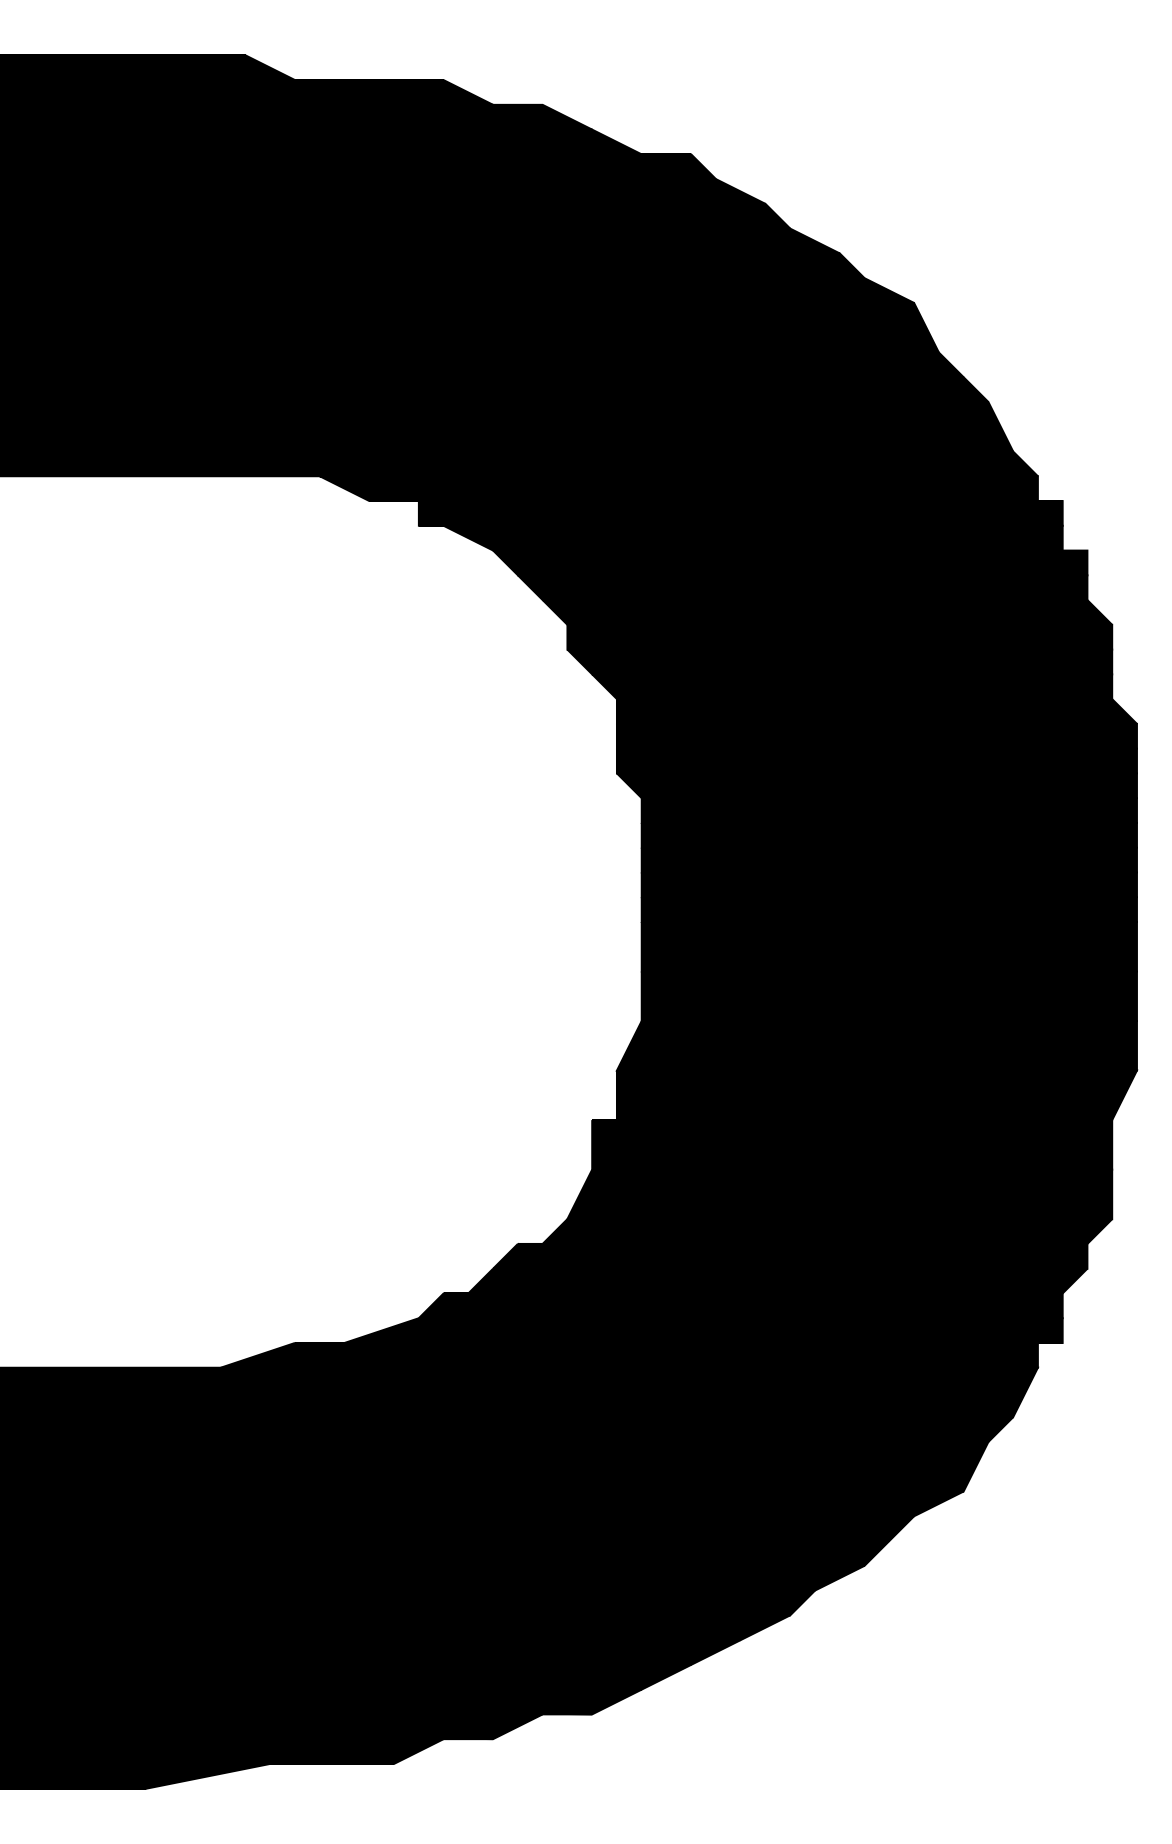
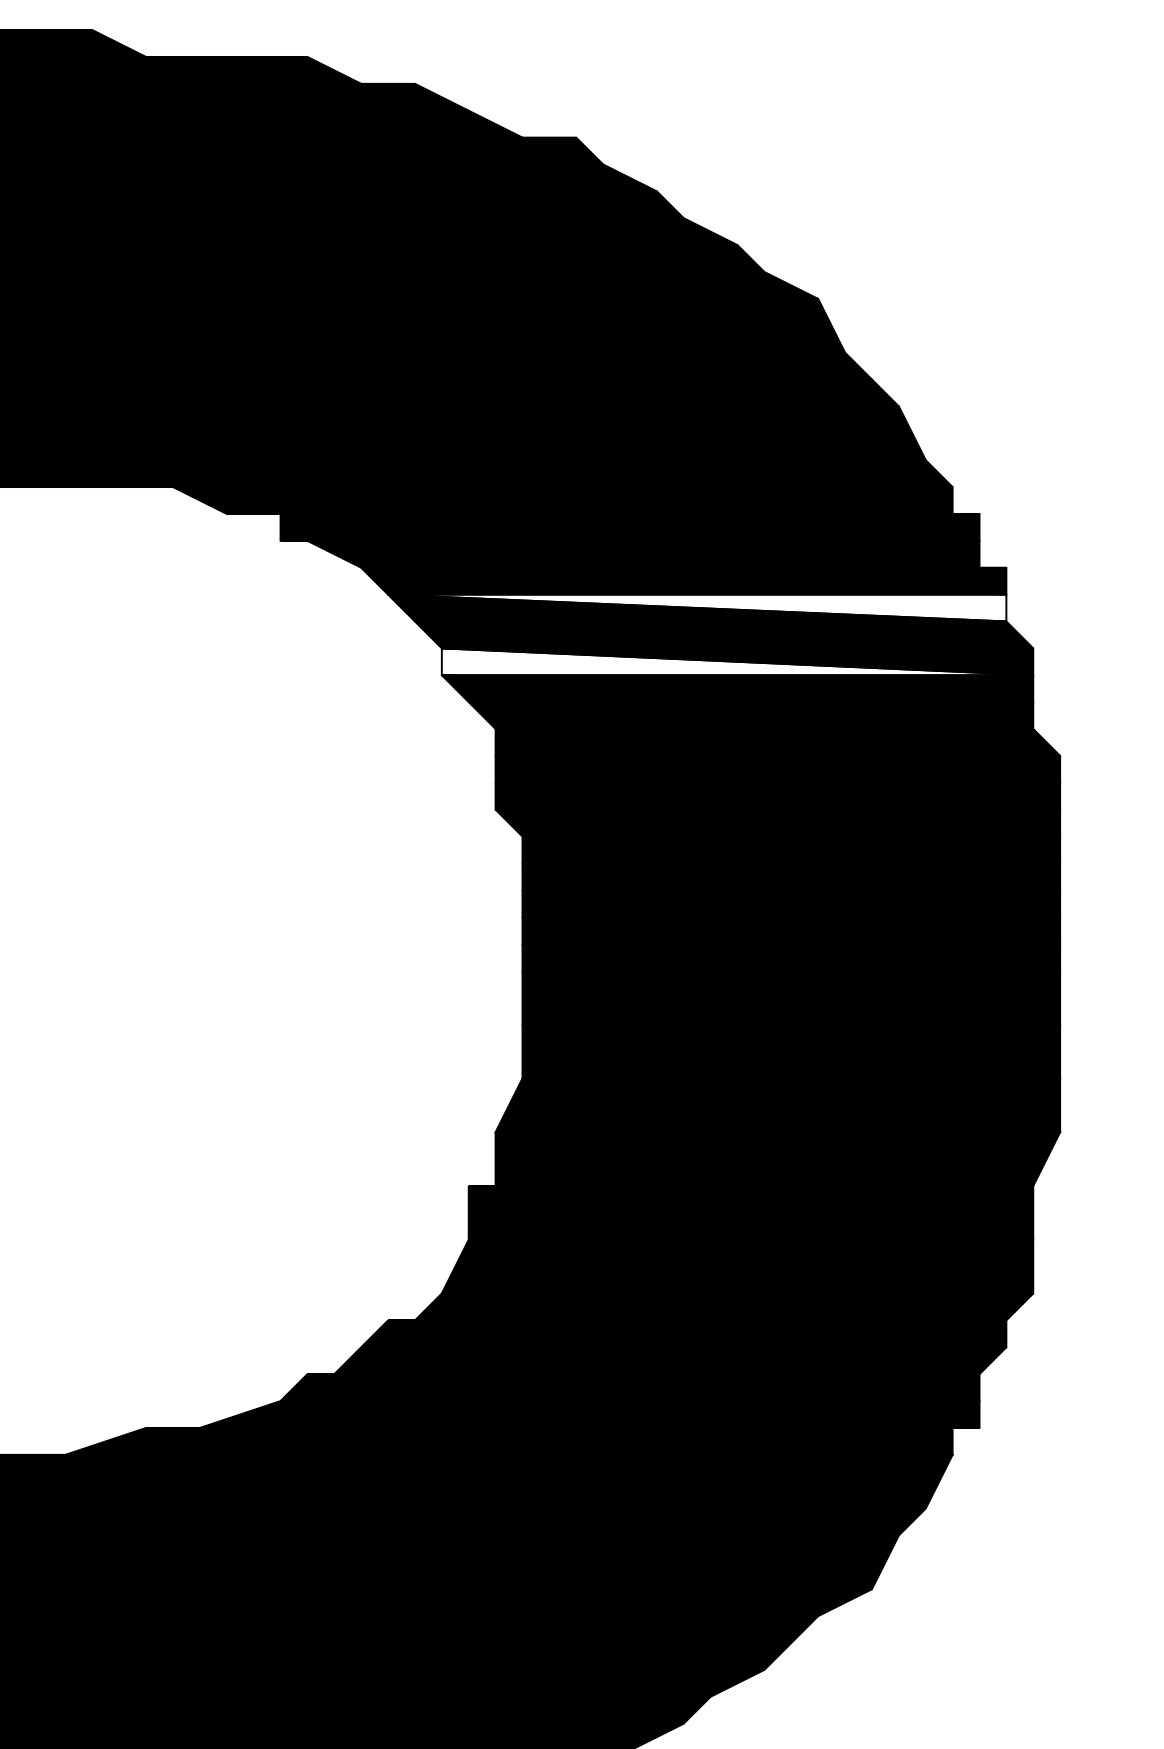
fill: (802, 587) -> (697, 607), removed
fill: (839, 636) -> (737, 661), removed

